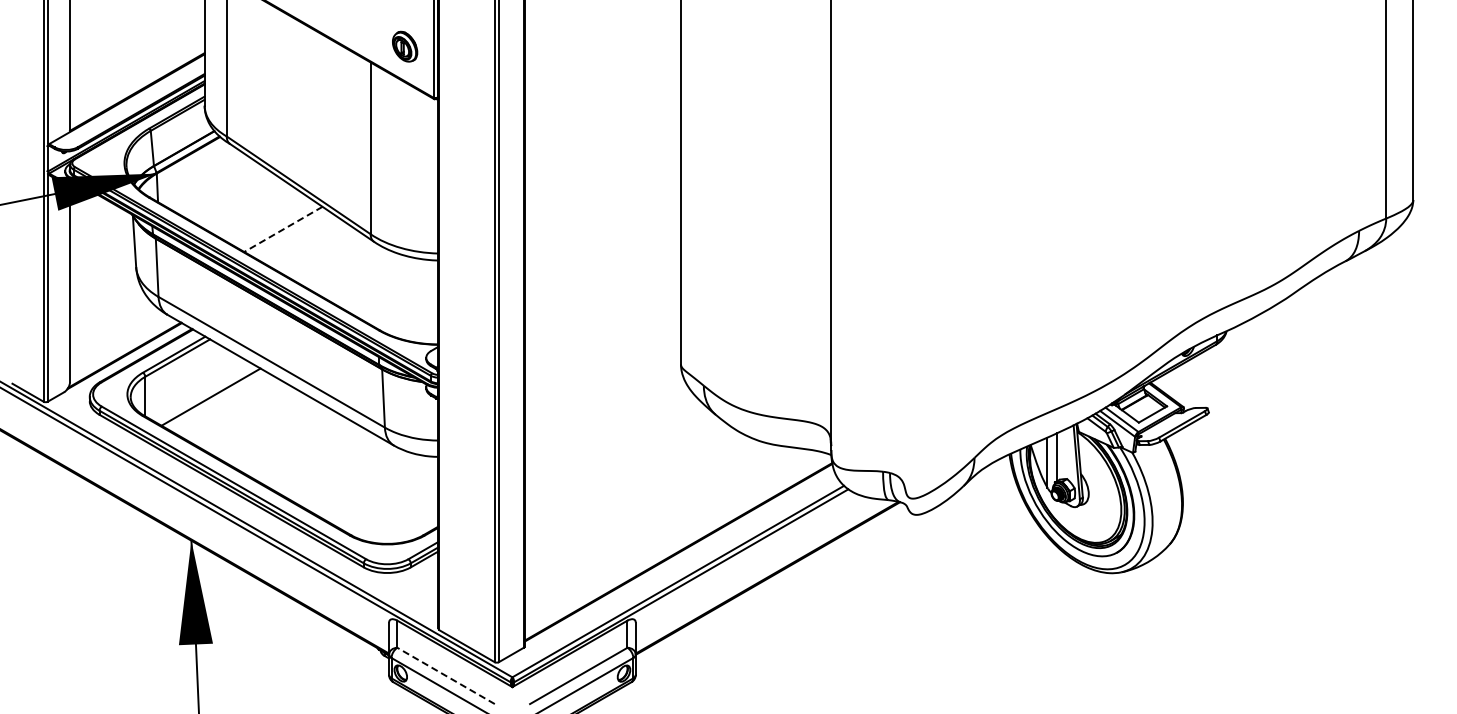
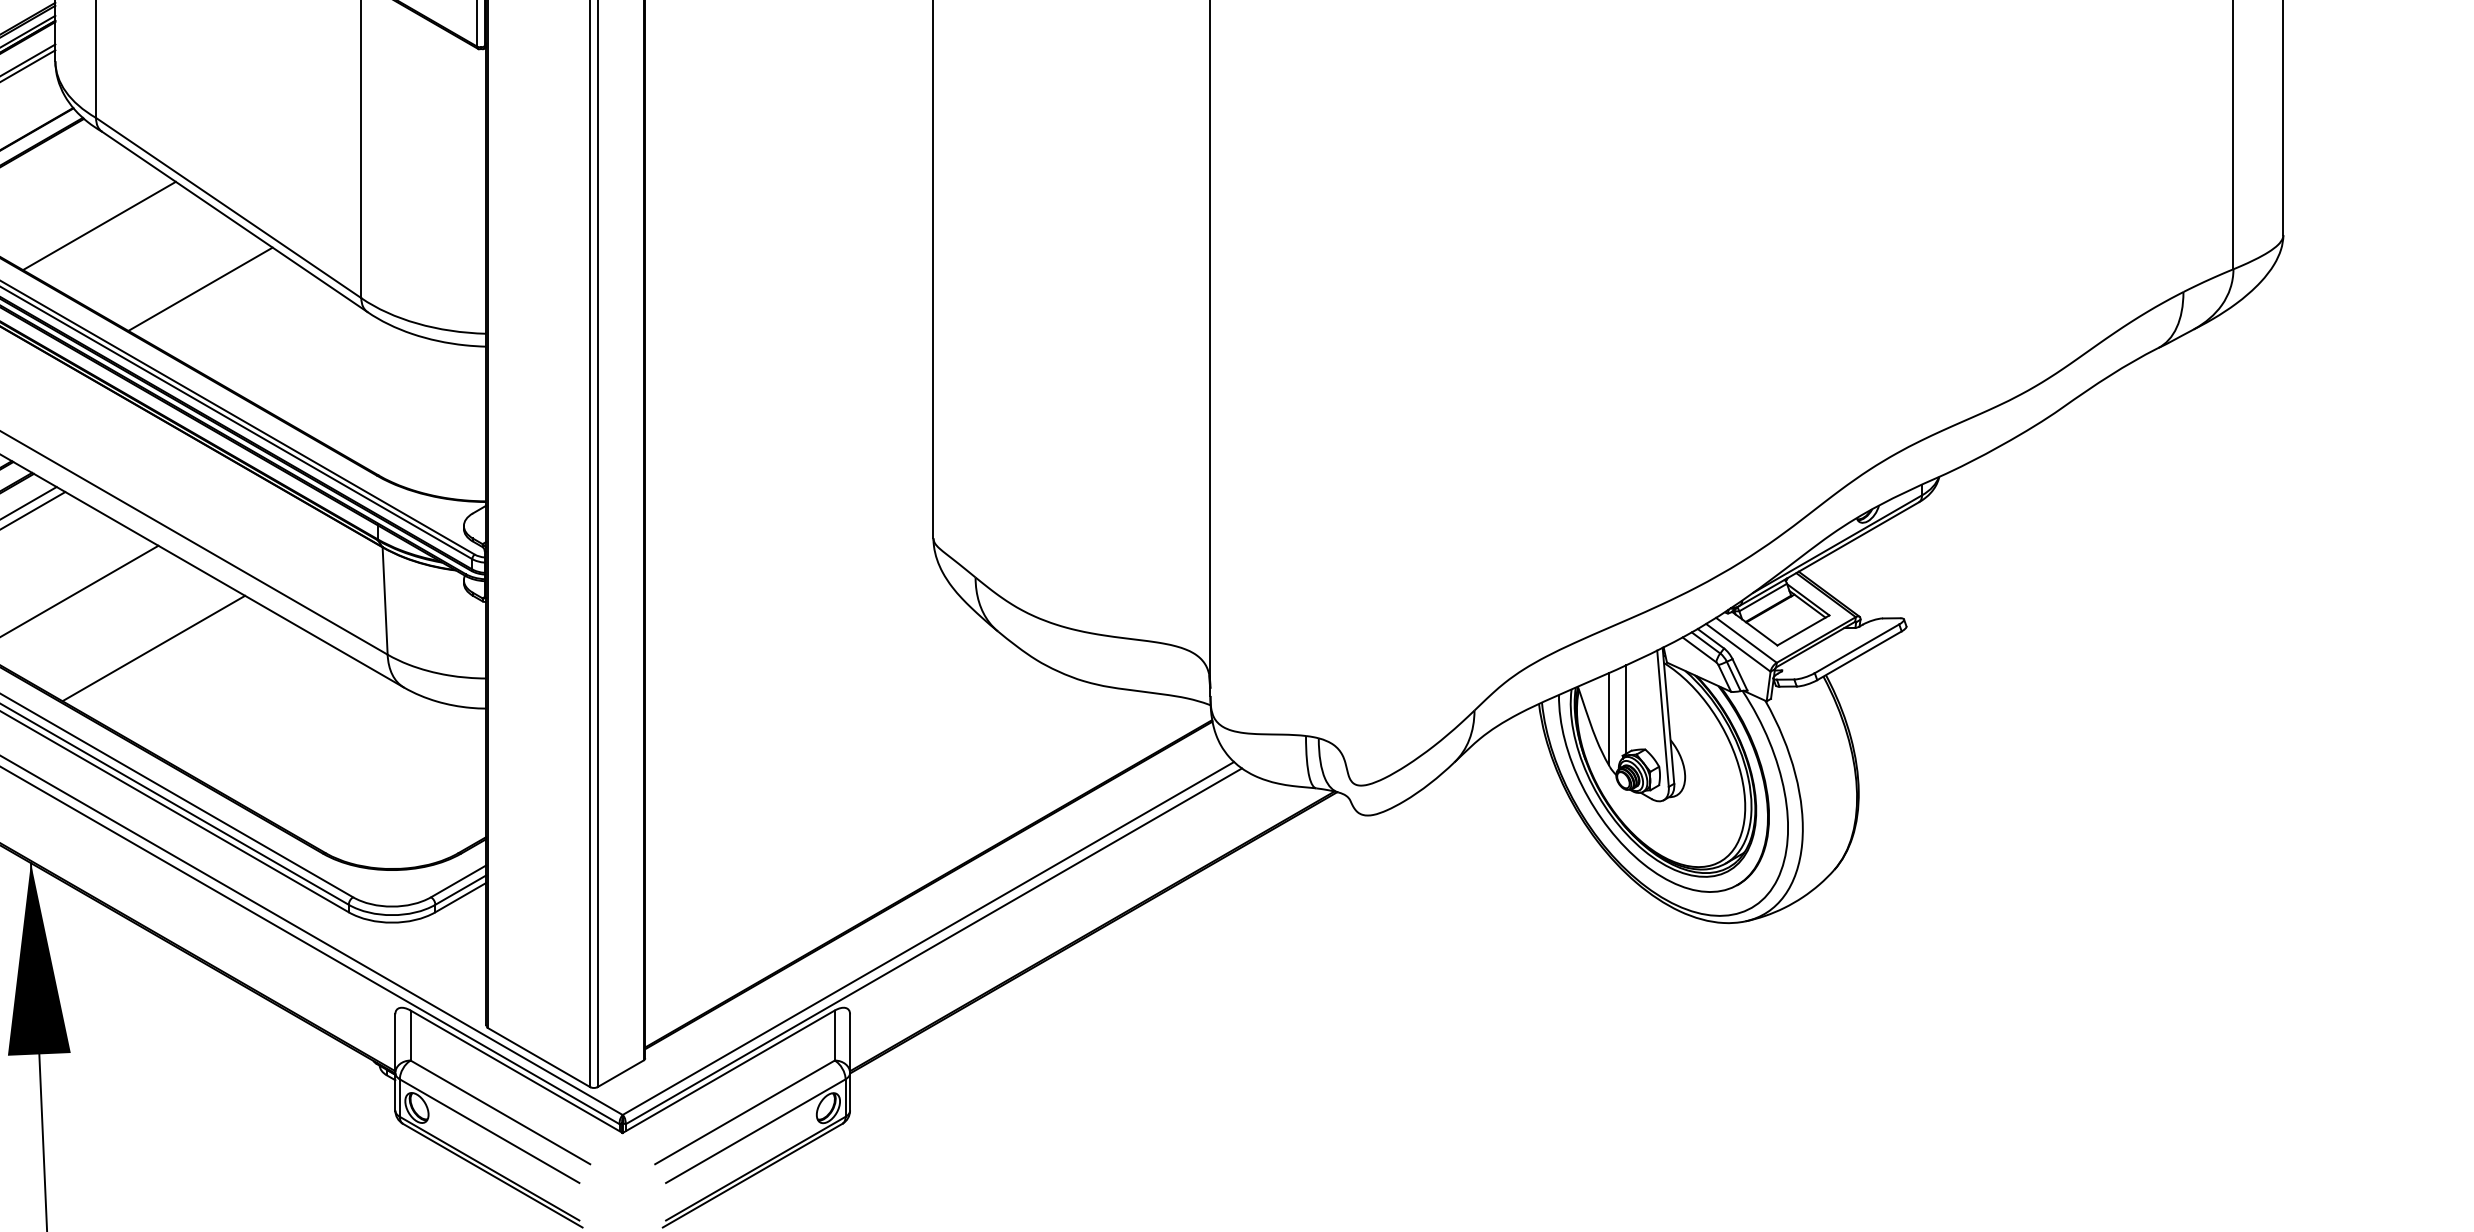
line: (228, 195) -> (99, 226), added
line: (282, 229) -> (198, 289), dashed -> solid
line: (257, 423) -> (152, 647), added
line: (445, 675) -> (499, 1111), dashed -> solid

